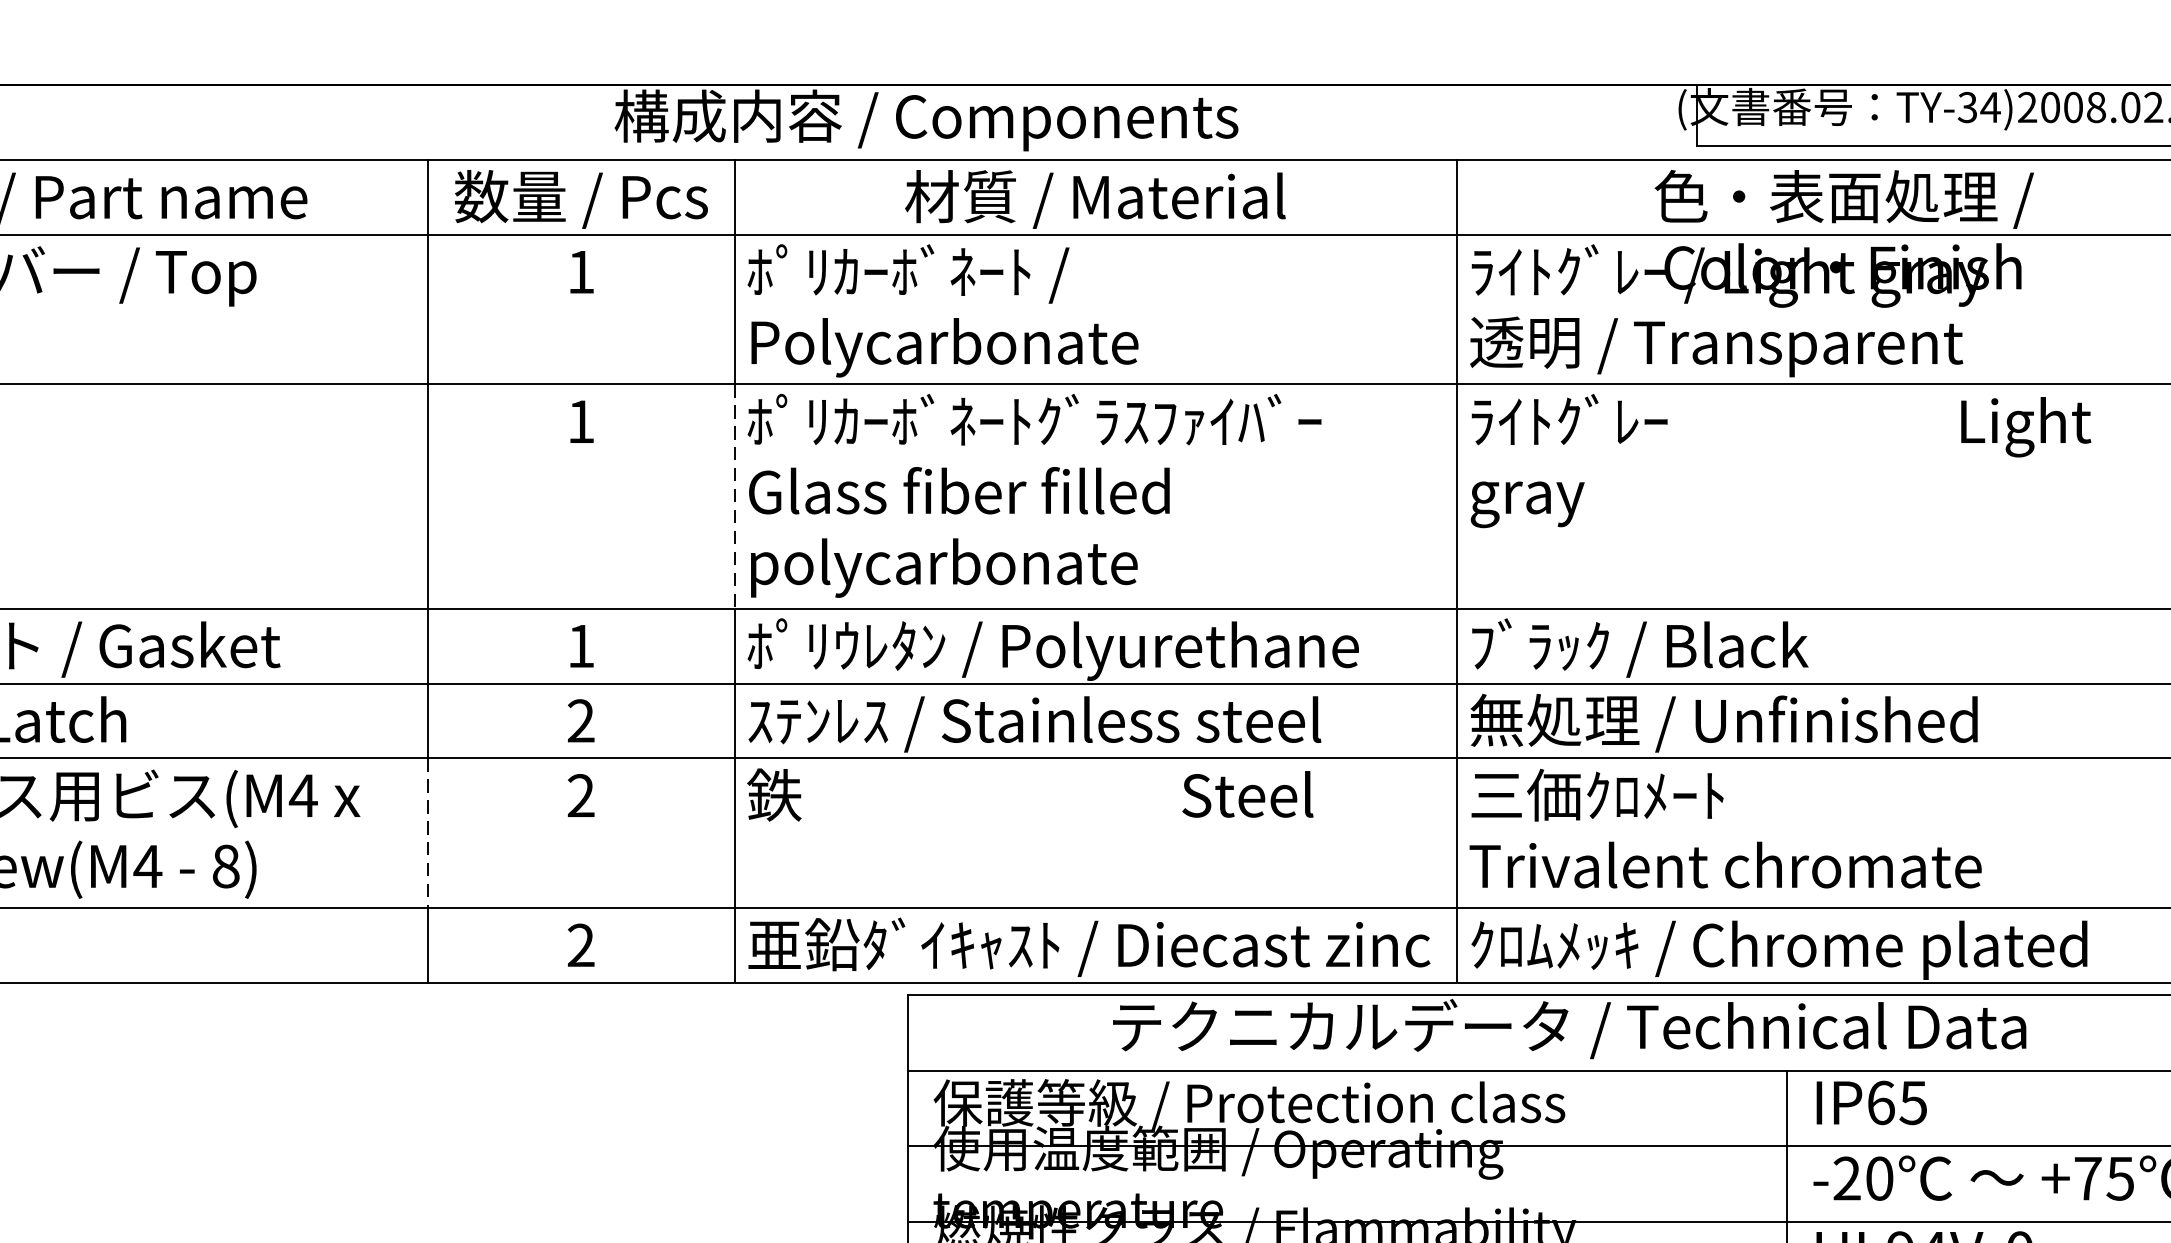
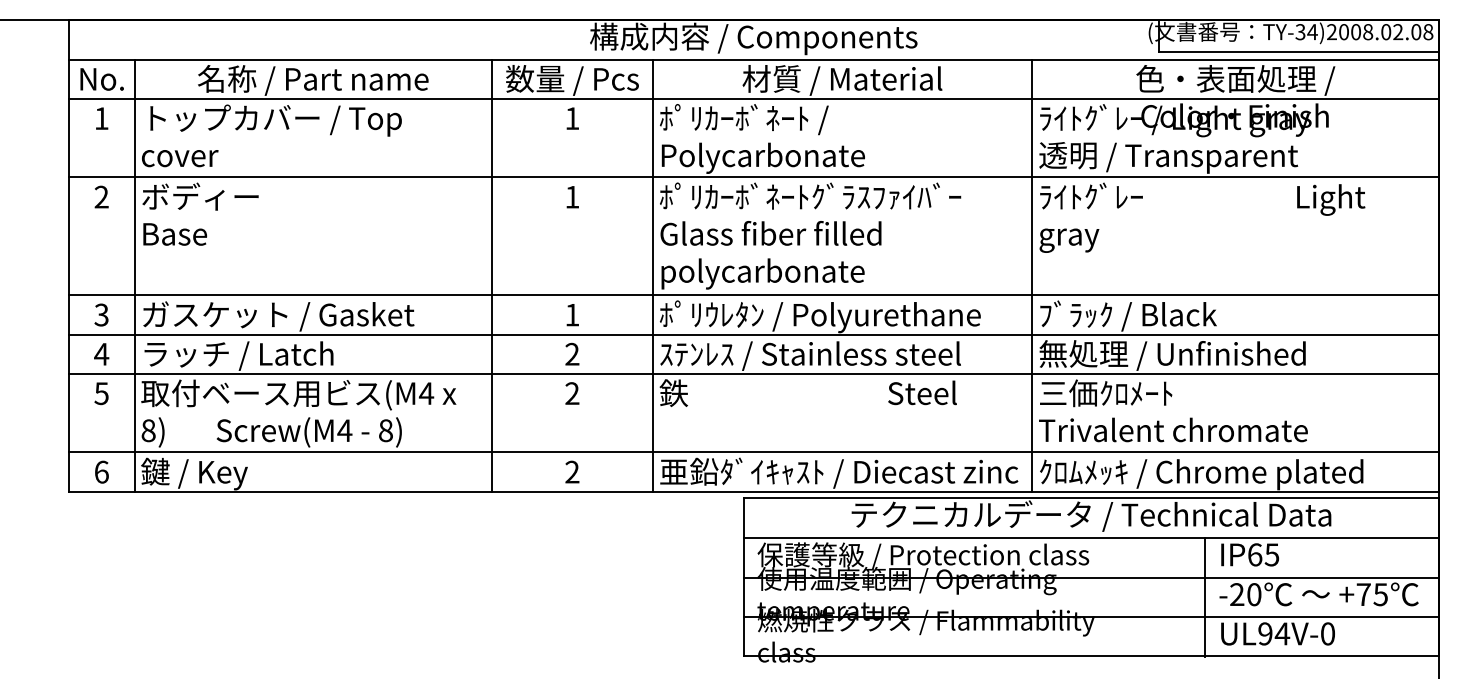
line: (735, 496) -> (653, 236), dashed -> solid
line: (427, 833) -> (491, 413), dashed -> solid

